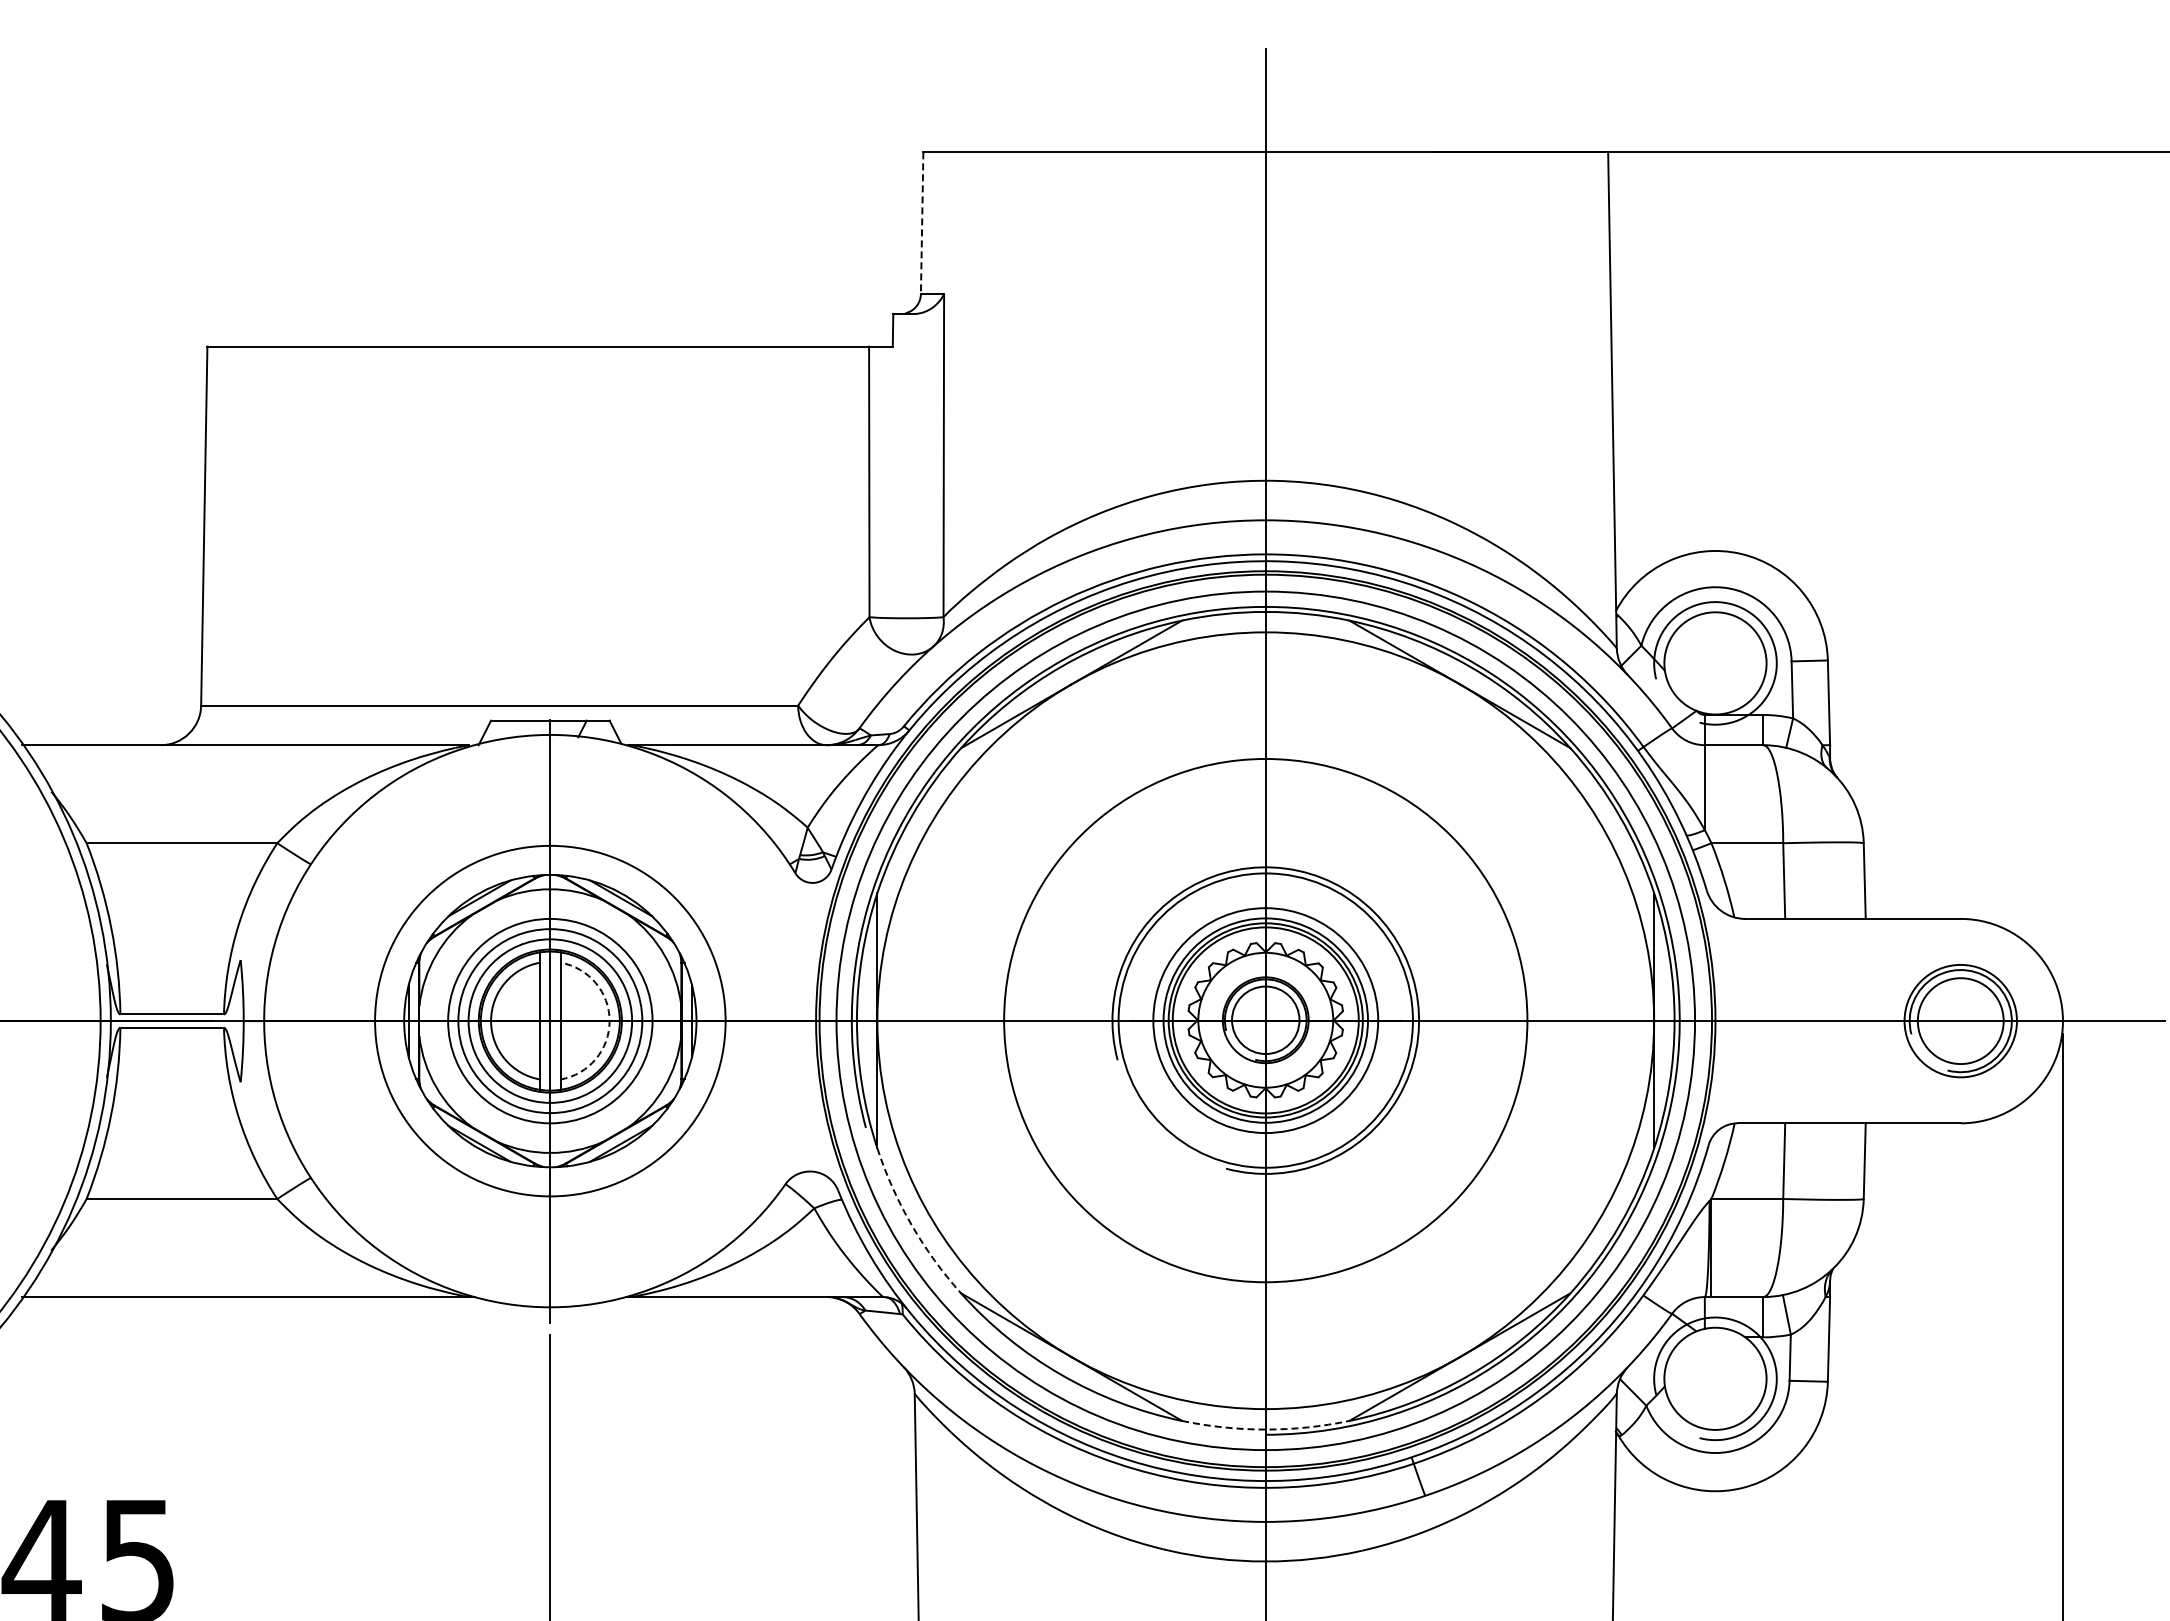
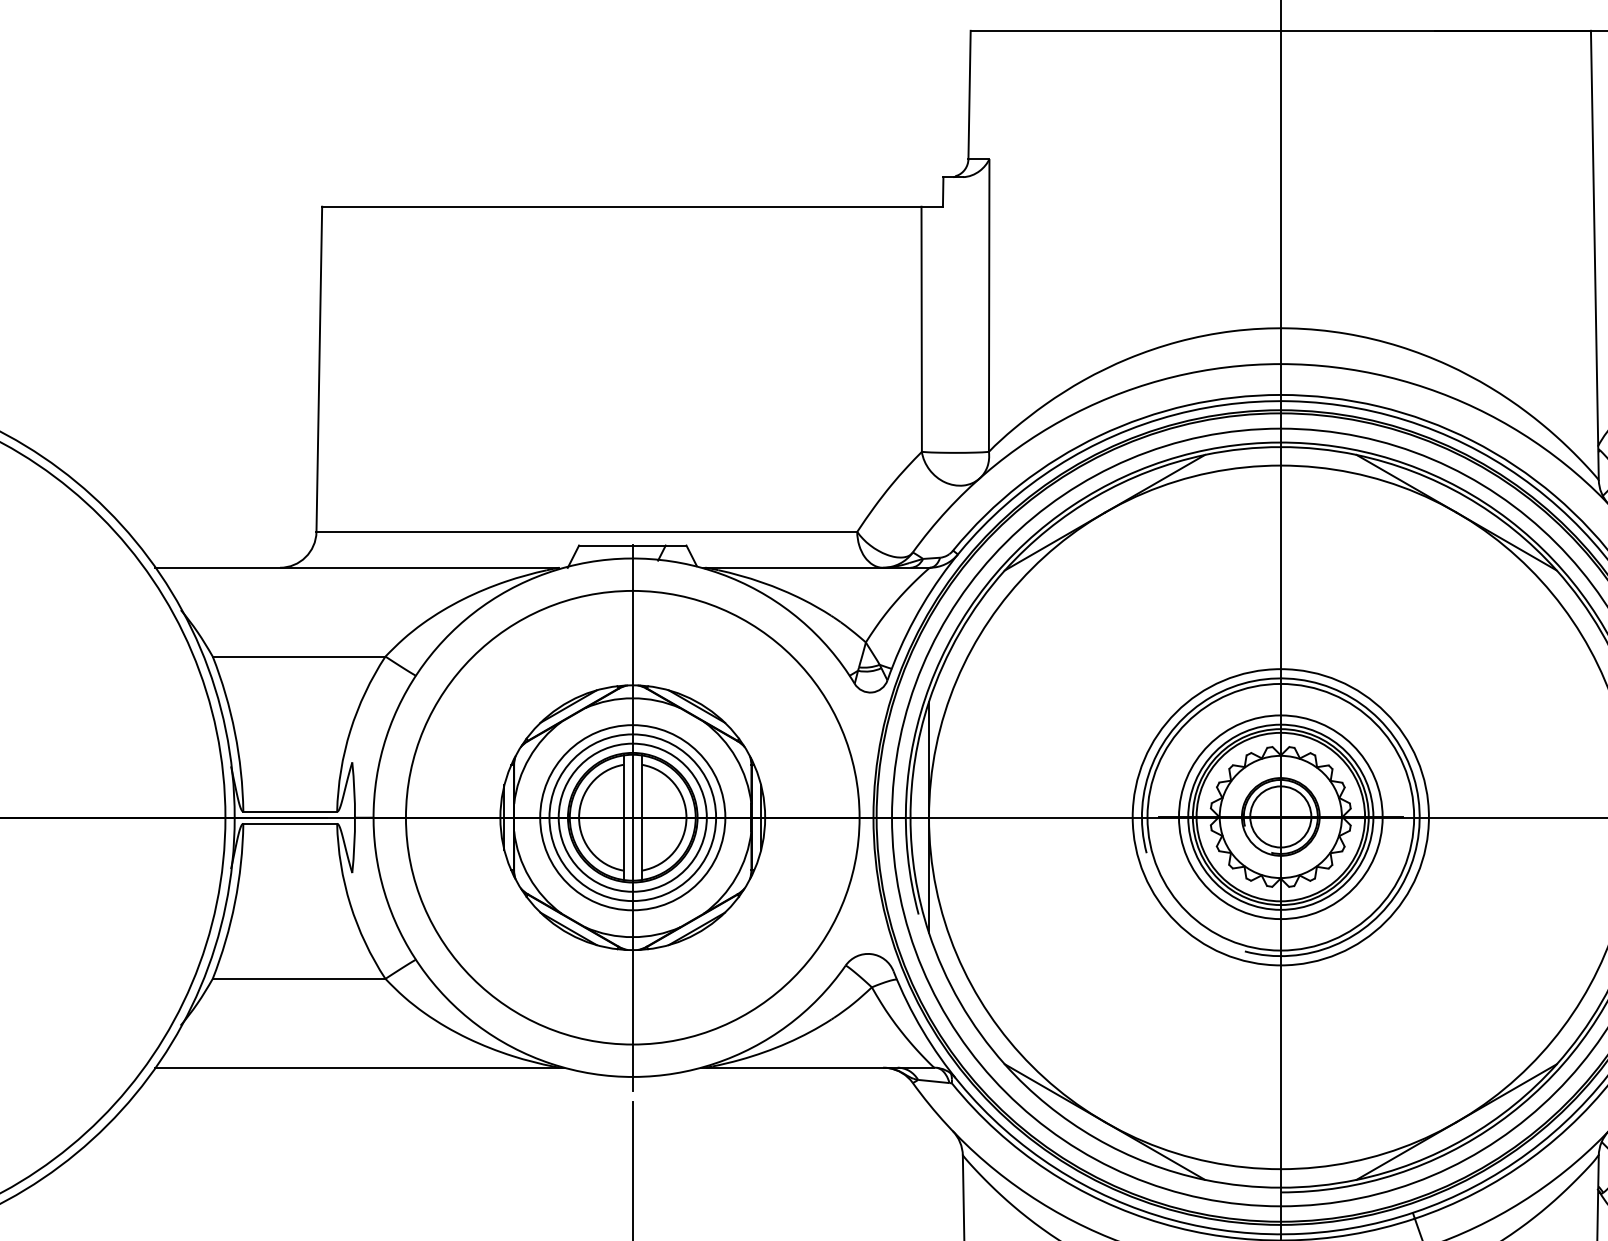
line: (922, 223) -> (969, 95), dashed -> solid
circle: (549, 1020) -> (632, 817), size x1.43
circle: (1265, 1020) -> (1280, 817), size x0.62
arc: (609, 1021) -> (686, 818), dashed -> solid
arc: (911, 1225) -> (959, 1002), dashed -> solid
arc: (1265, 1429) -> (1280, 1187), dashed -> solid

